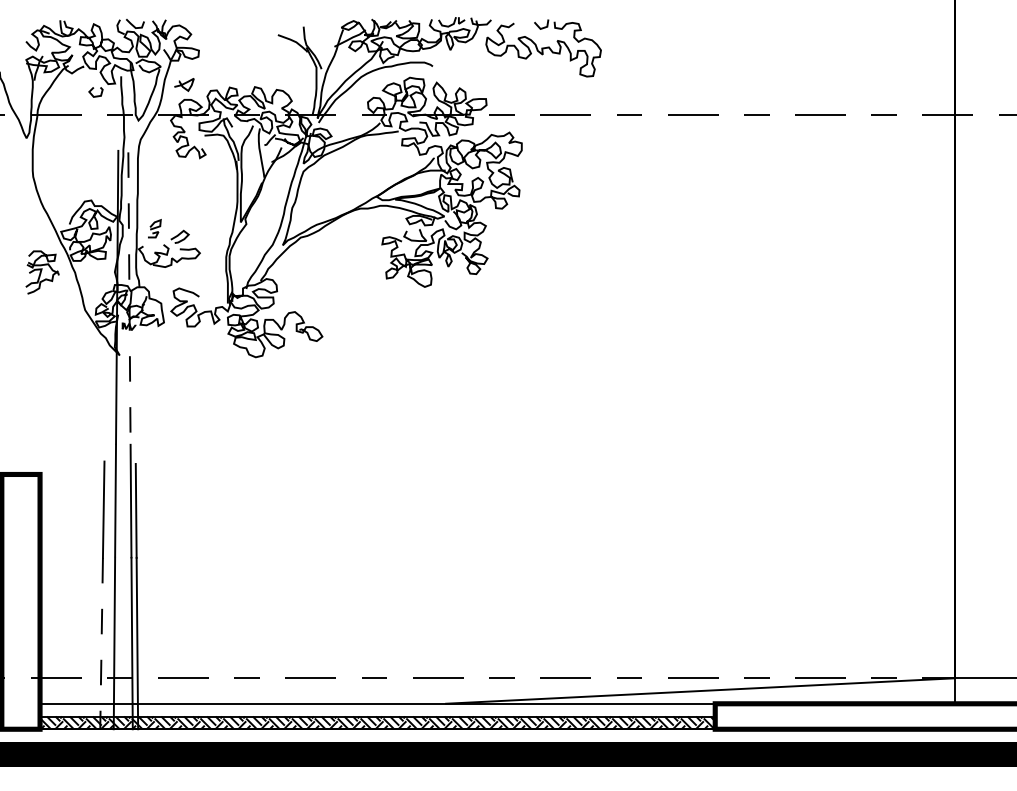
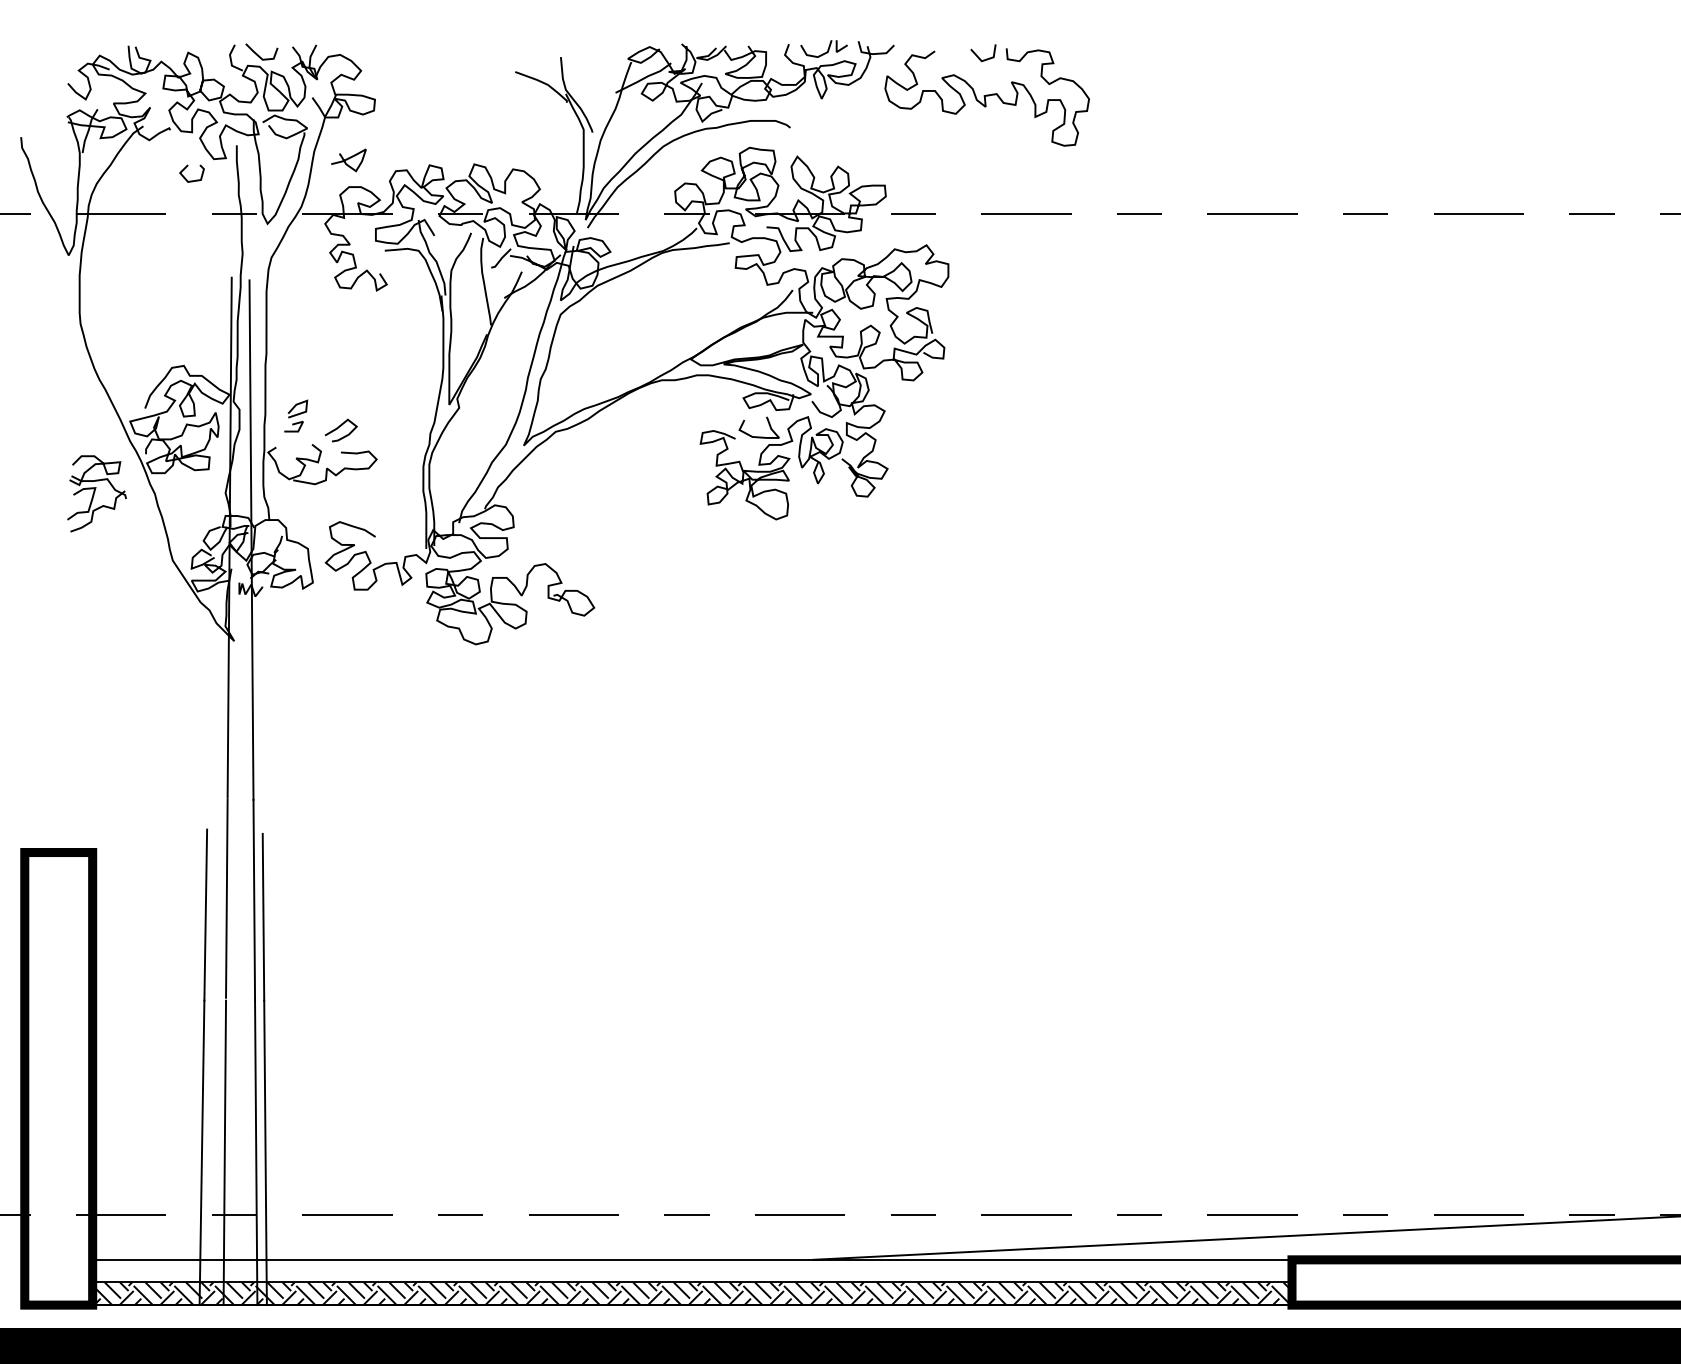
line: (129, 299) -> (251, 541), dashed -> solid
line: (101, 643) -> (201, 1152), dashed -> solid

